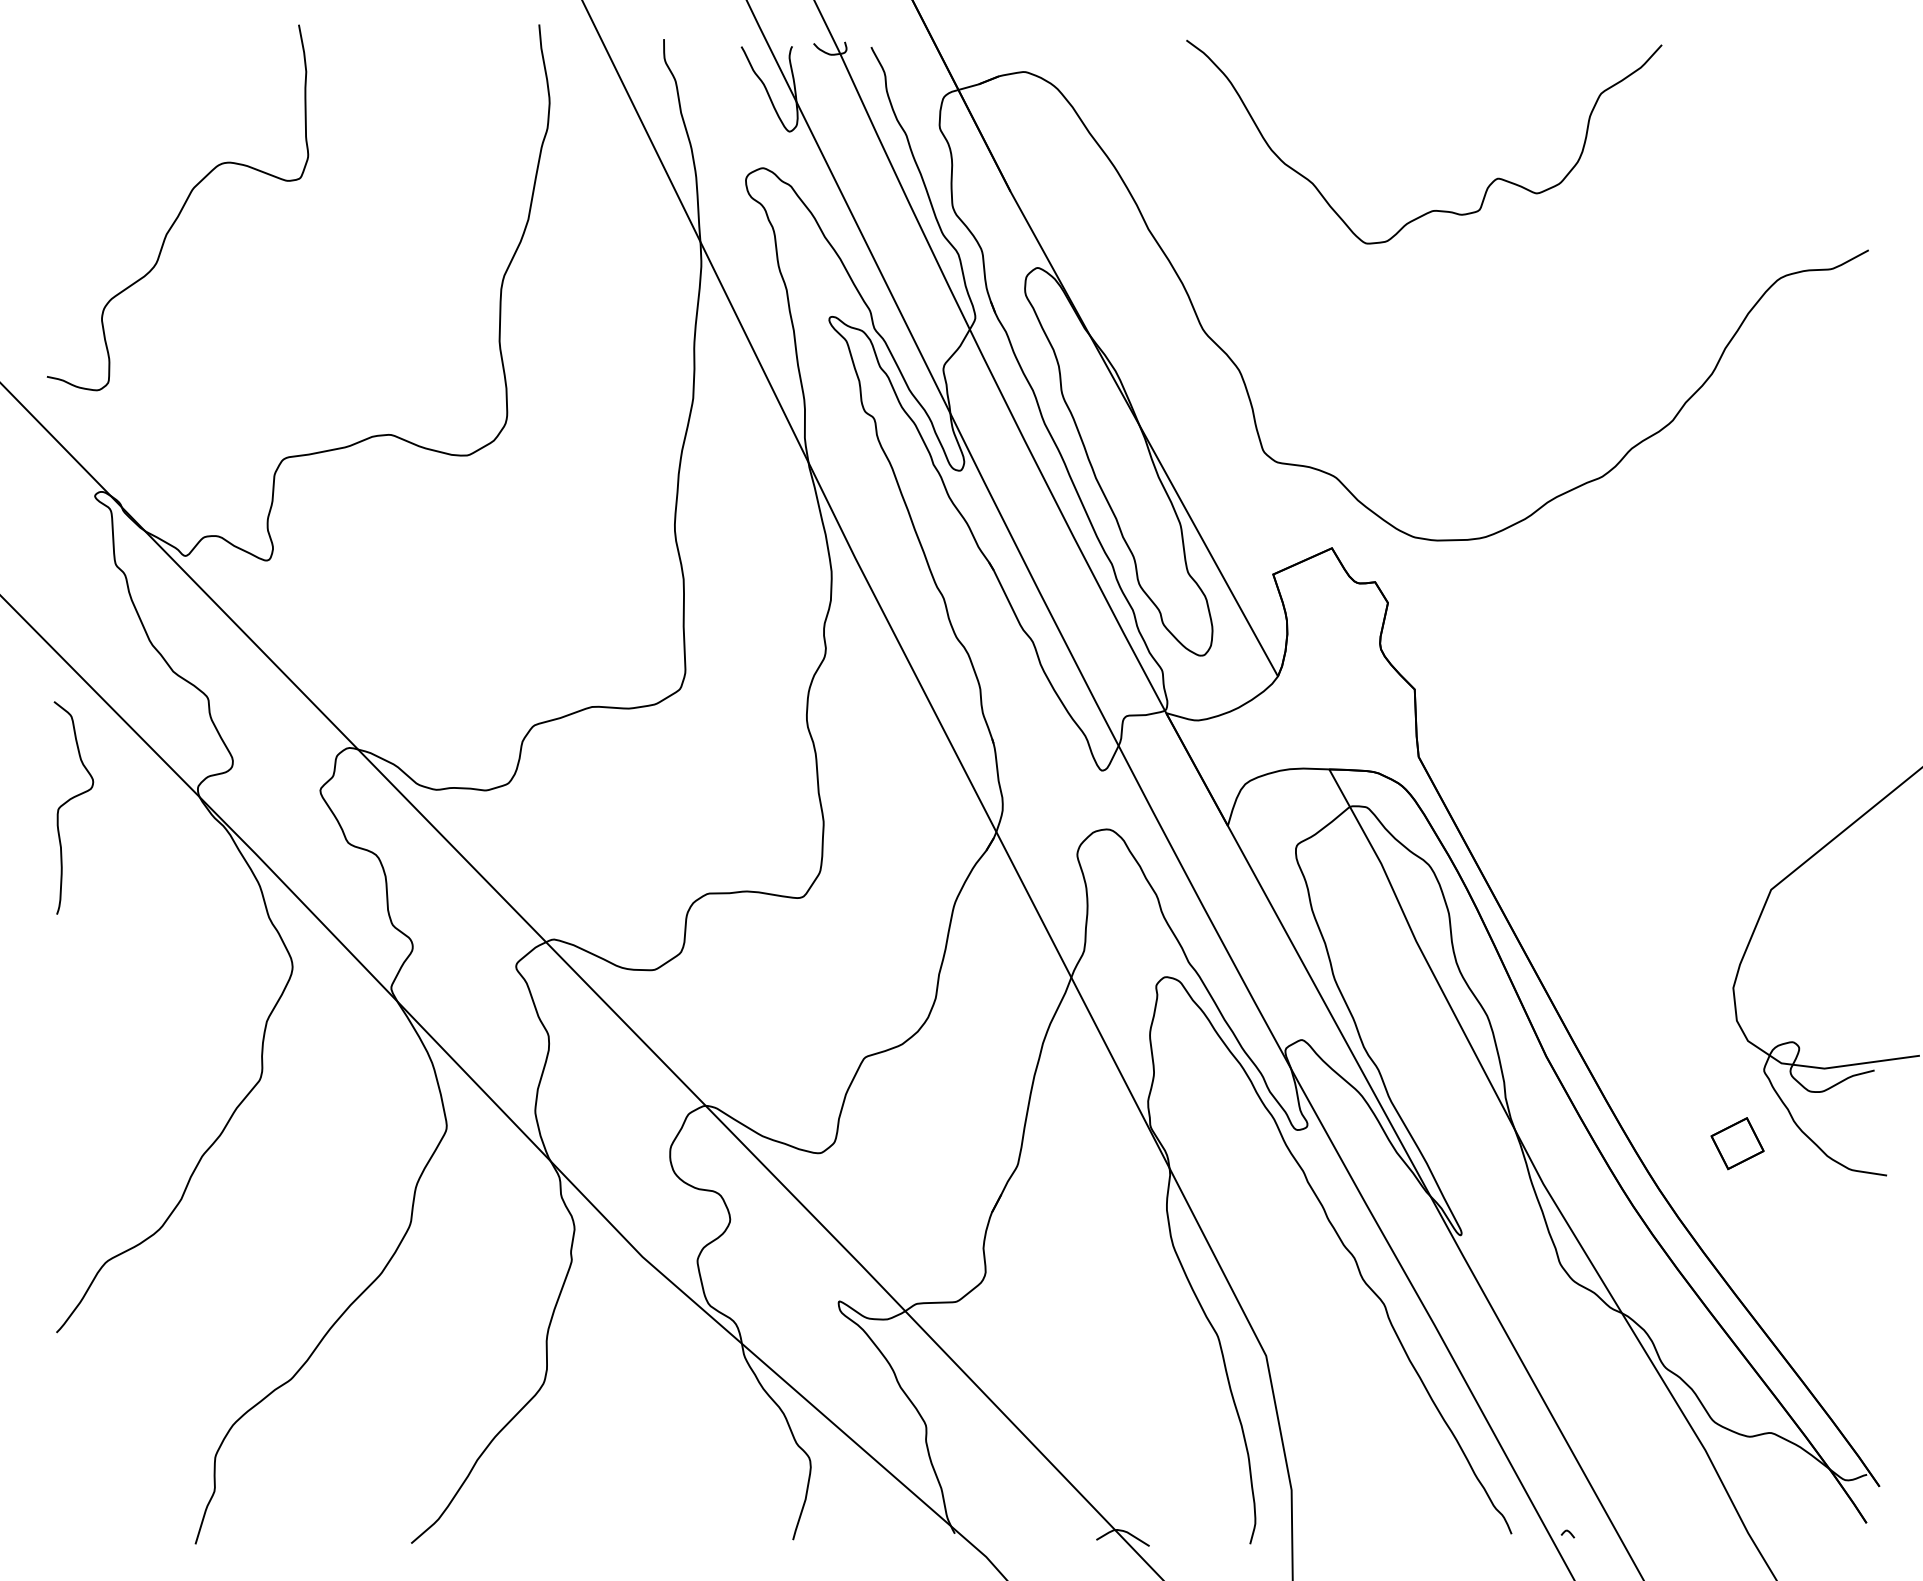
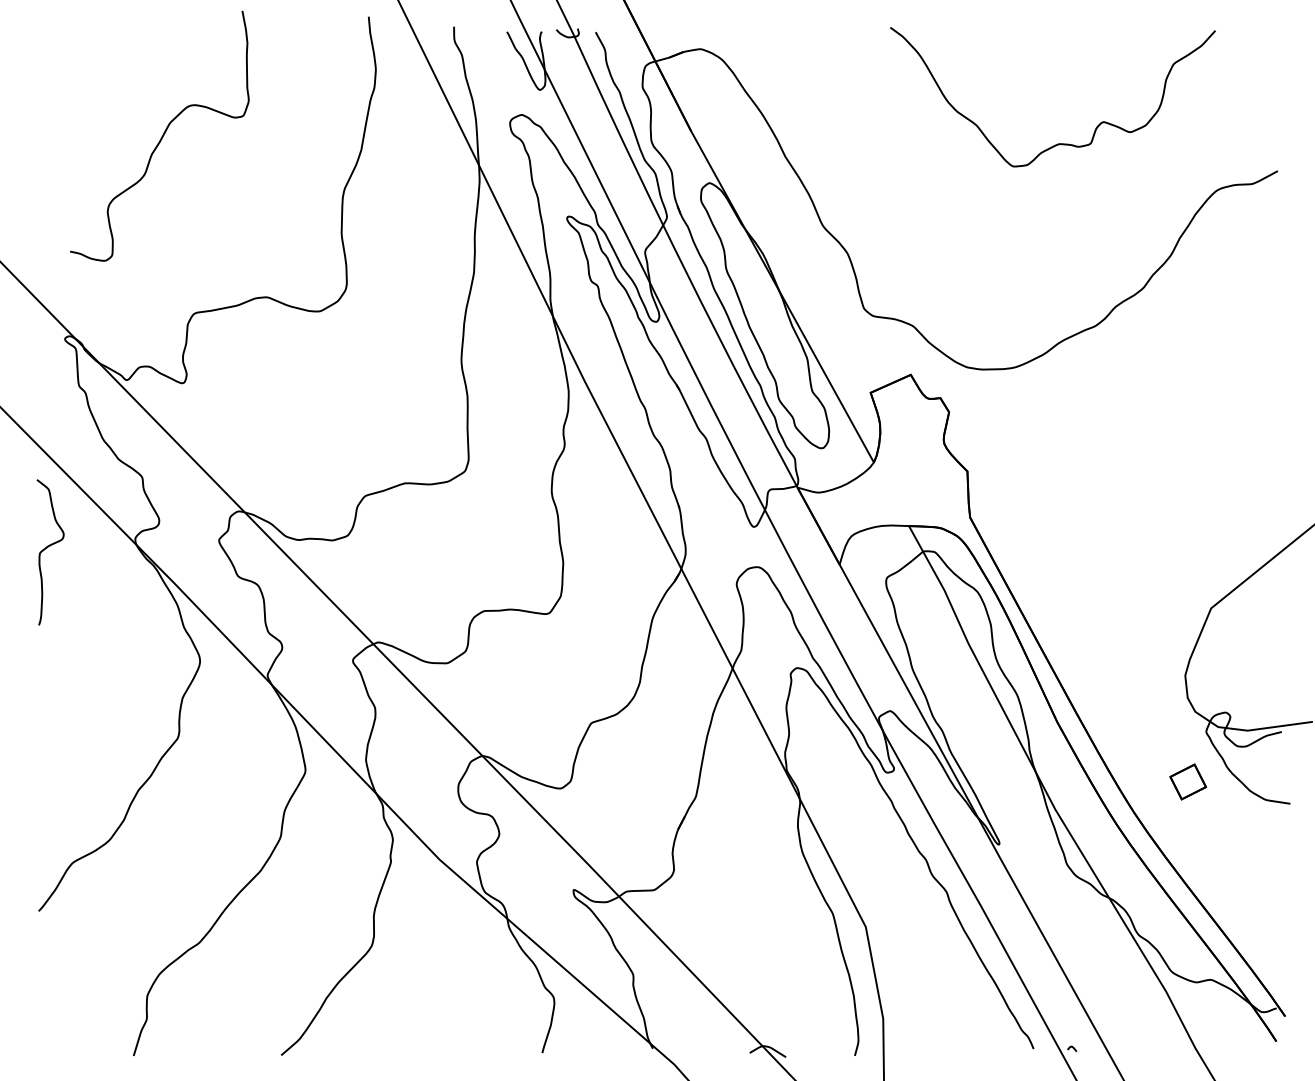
curve: (180, 208) -> (161, 136), moved
curve: (1430, 209) -> (1057, 143), moved

